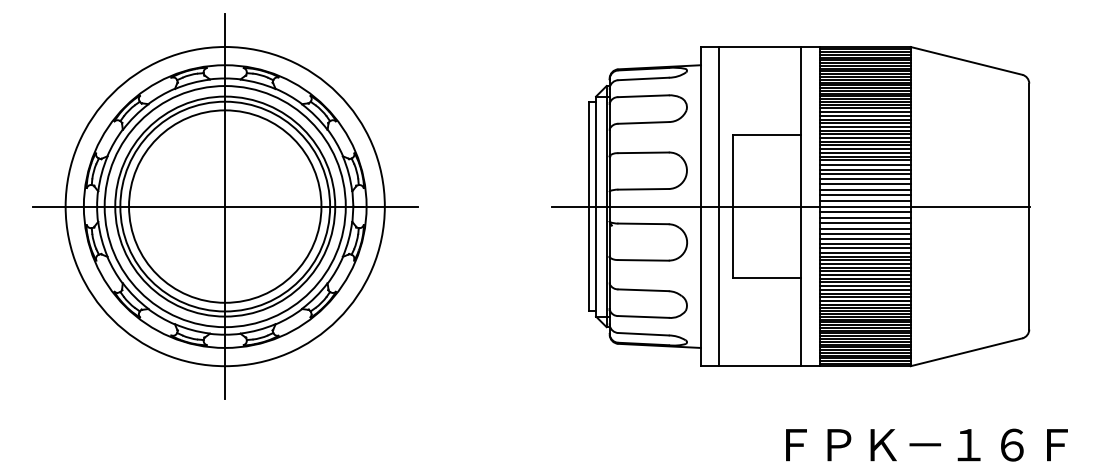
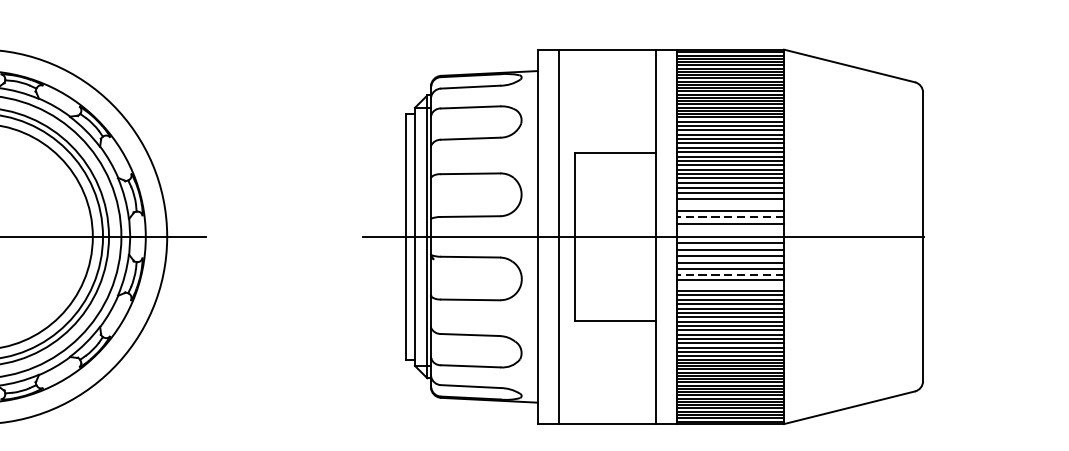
line: (864, 178) -> (729, 203), removed
line: (865, 189) -> (731, 216), solid -> dashed
line: (864, 201) -> (729, 230), removed
line: (865, 238) -> (731, 274), solid -> dashed
line: (864, 248) -> (729, 286), removed

